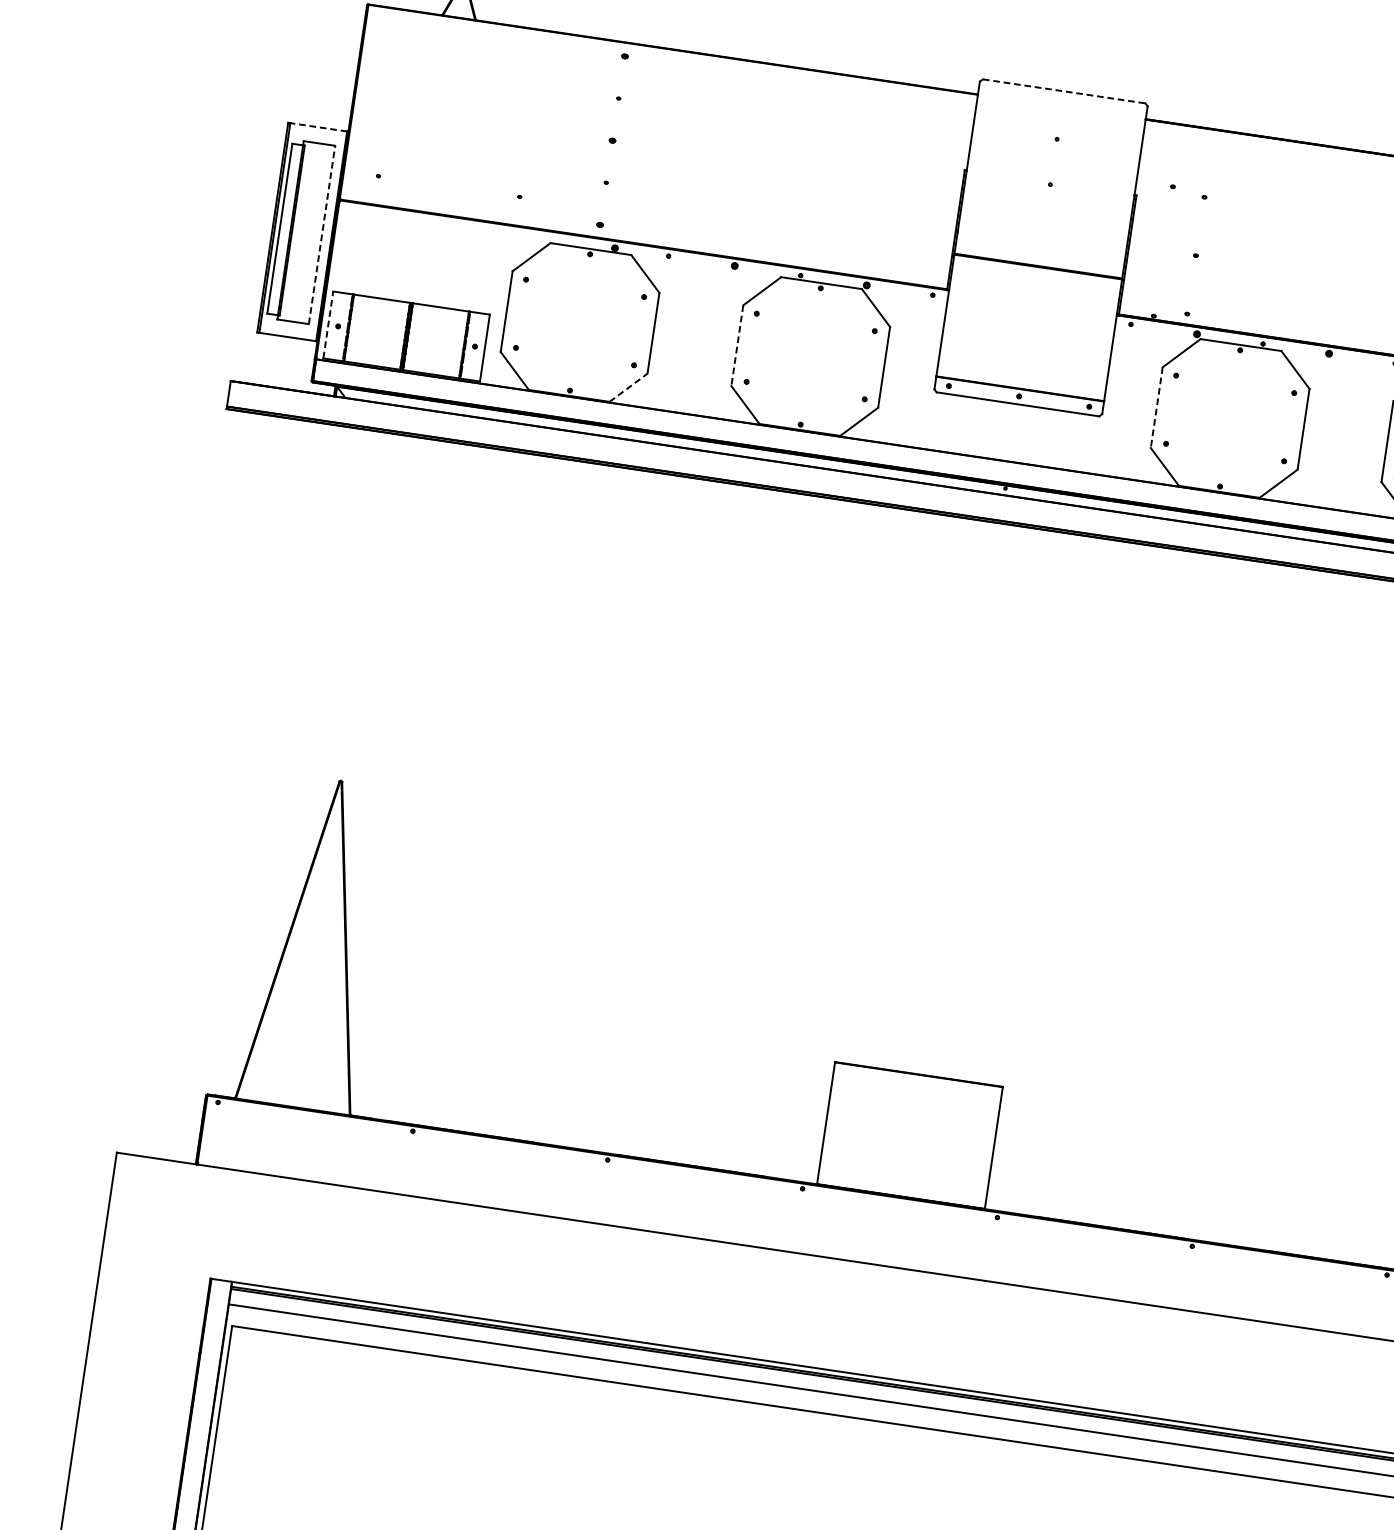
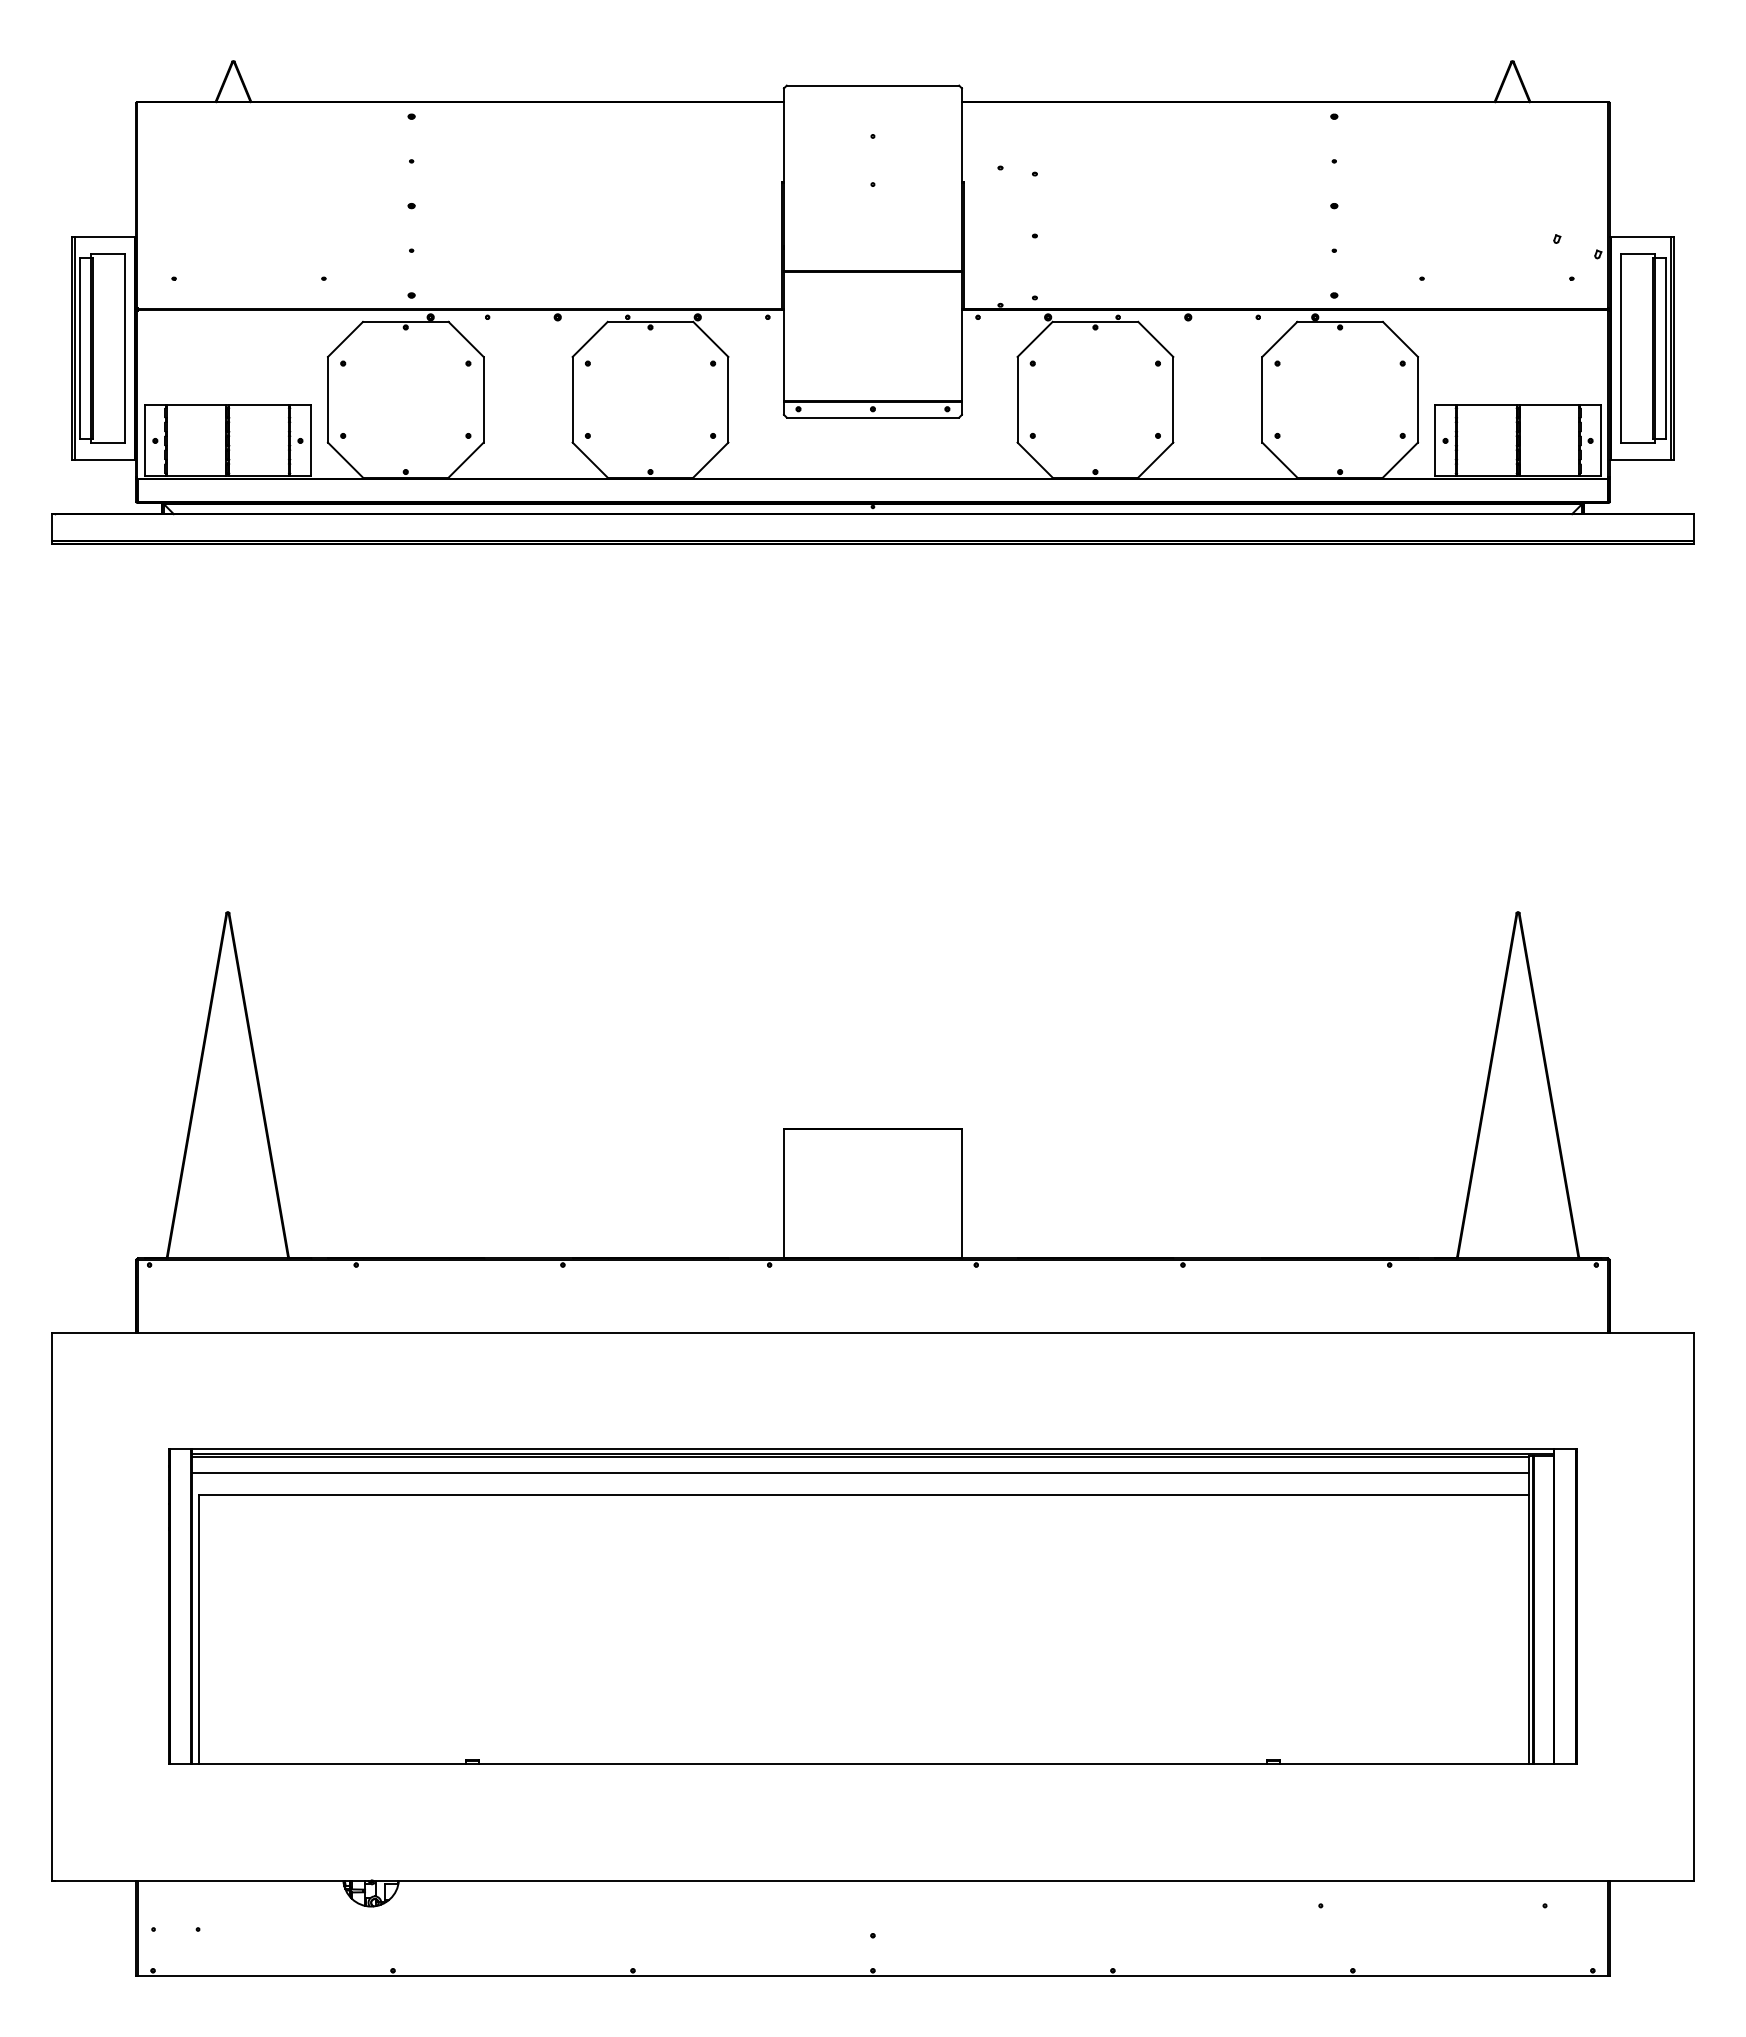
line: (1064, 91) -> (873, 85), dashed -> solid
line: (318, 127) -> (104, 237), dashed -> solid
line: (322, 234) -> (124, 348), dashed -> solid
line: (328, 324) -> (144, 440), dashed -> solid
line: (737, 345) -> (572, 399), dashed -> solid
line: (628, 388) -> (466, 460), dashed -> solid
line: (1156, 407) -> (1017, 399), dashed -> solid

